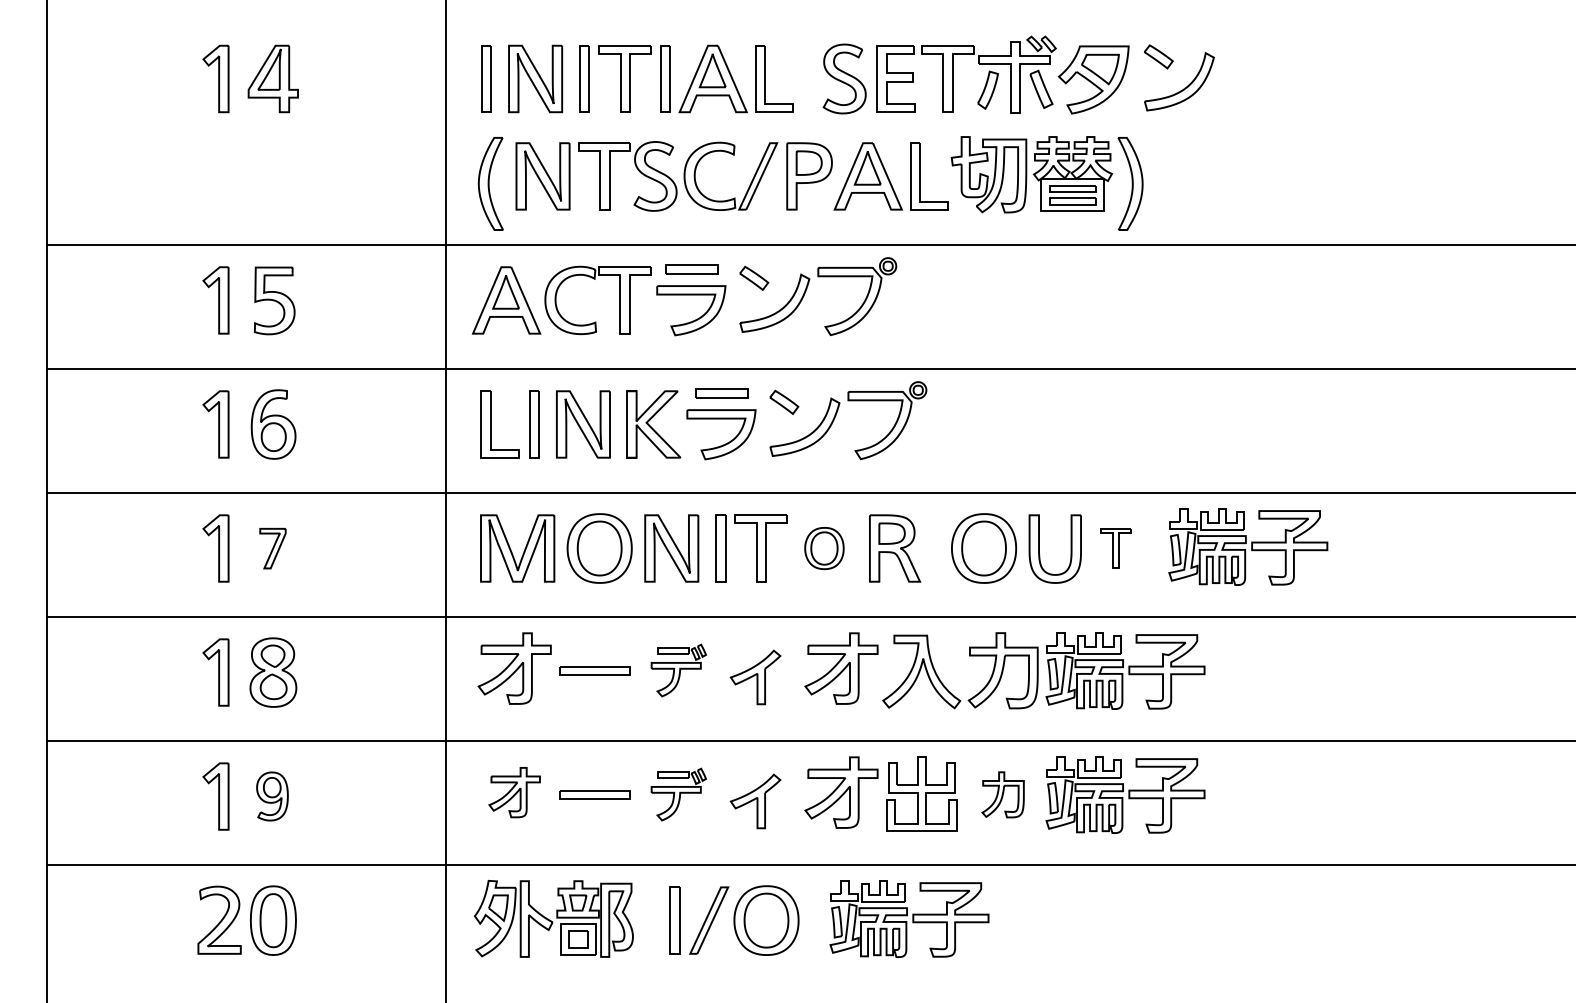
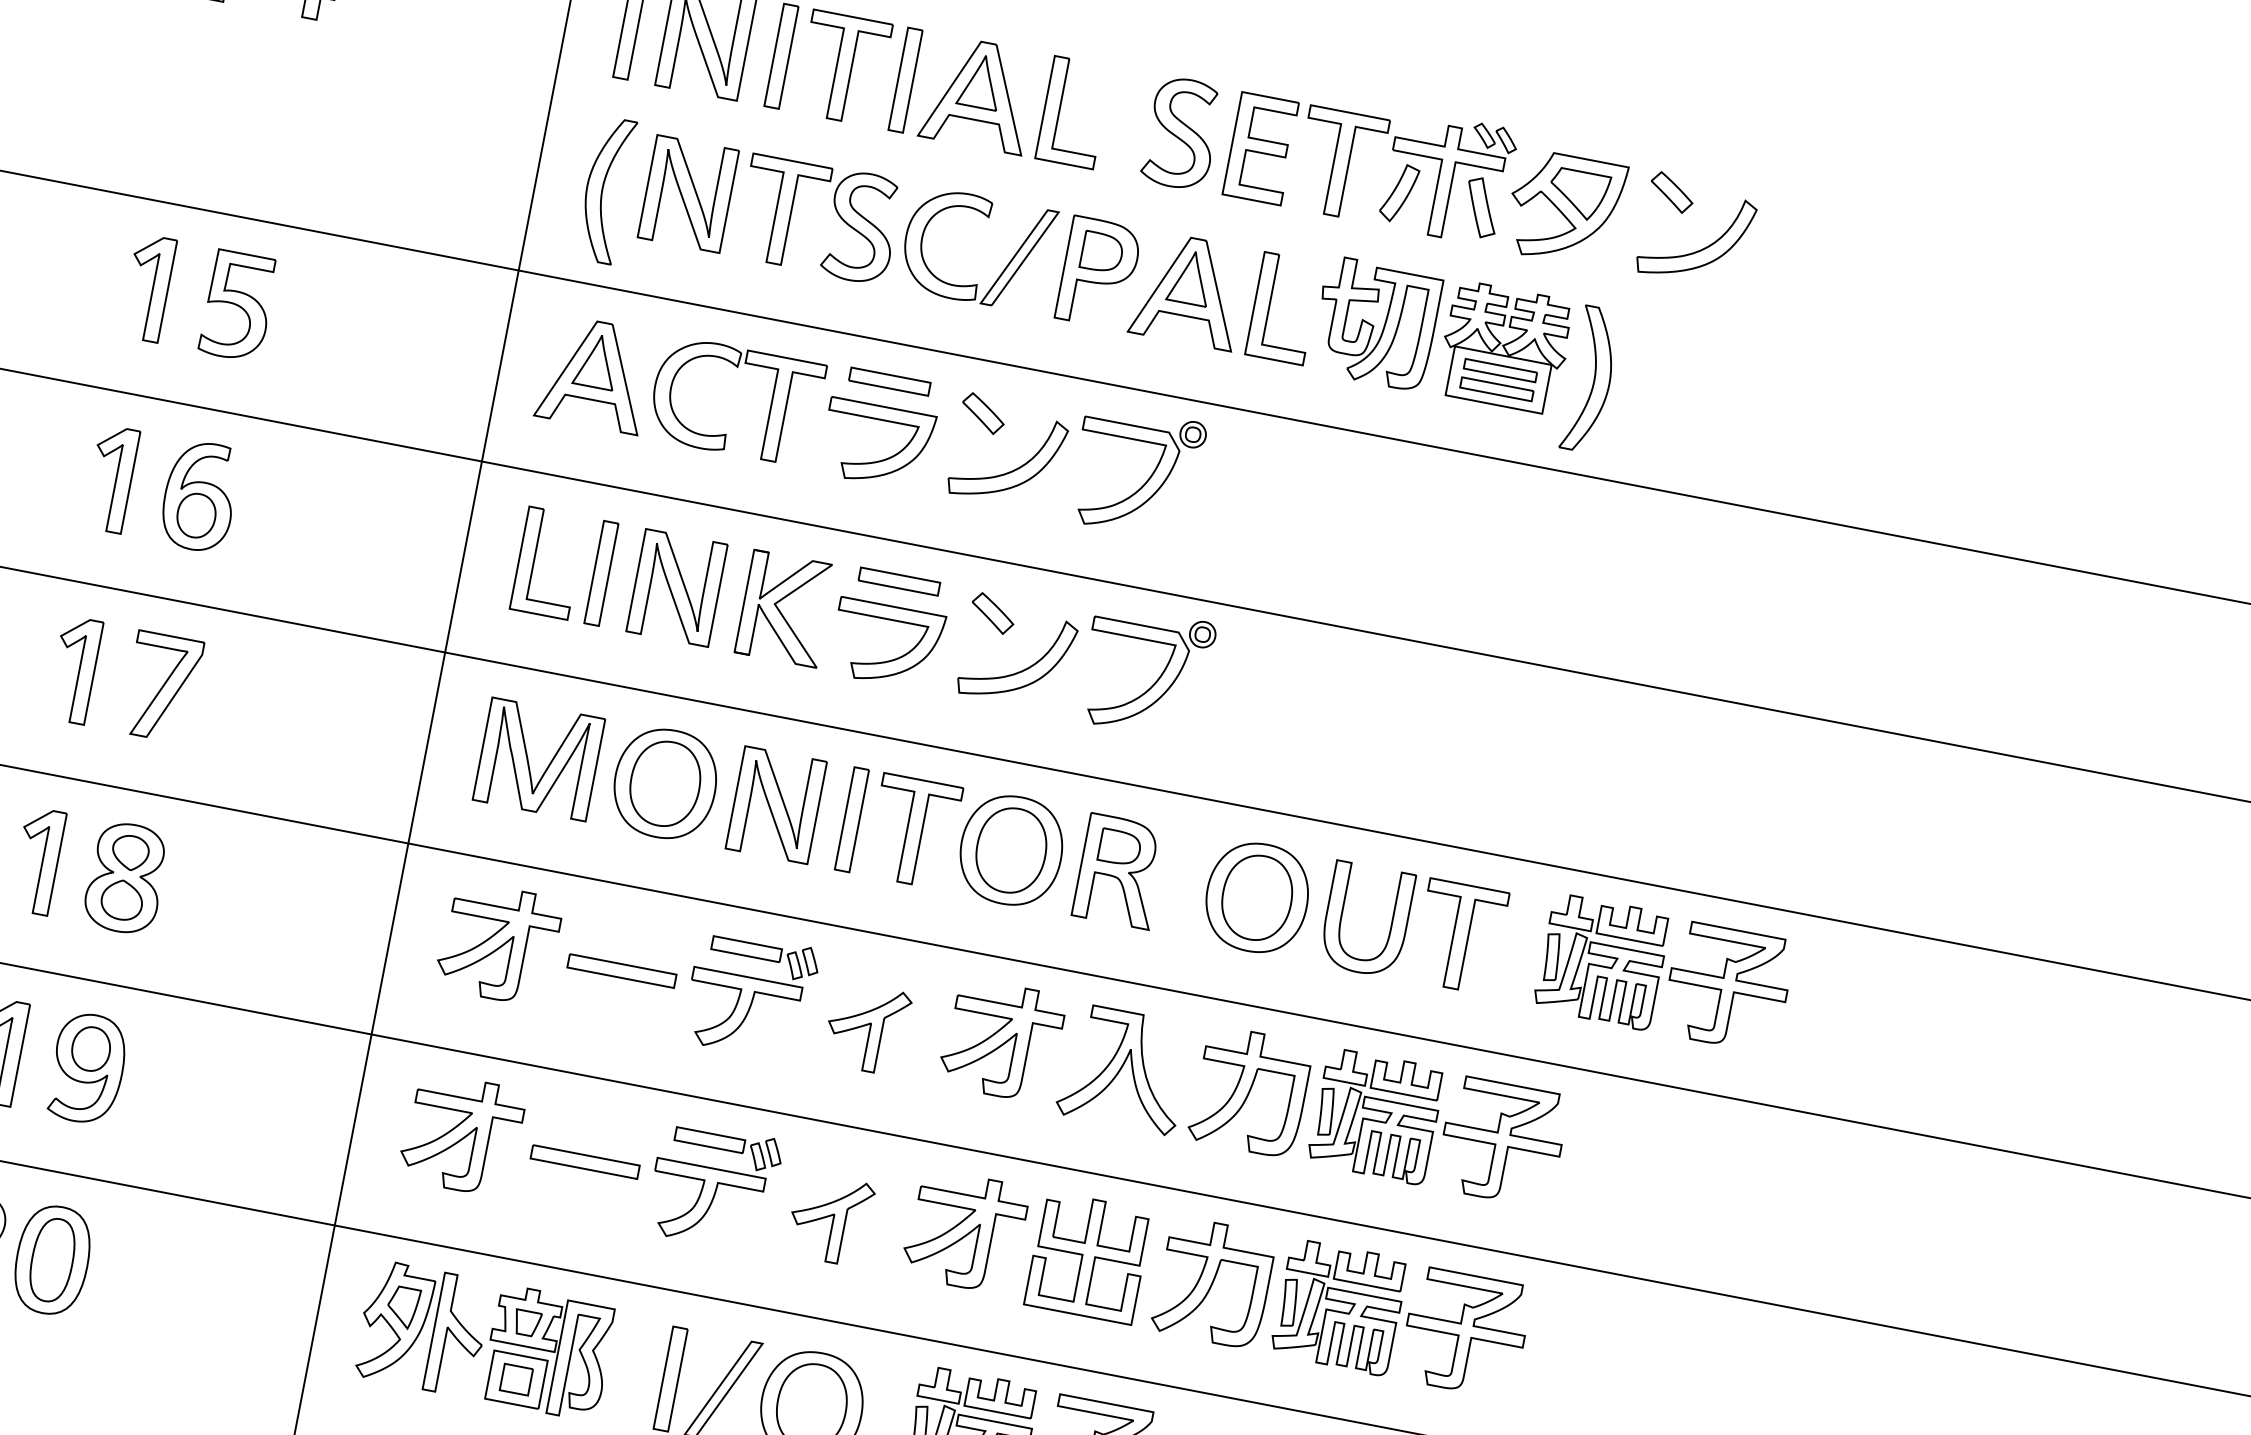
part: (272, 548) -> (161, 686), size x1.67
part: (824, 548) -> (1011, 850), size x1.67
part: (1115, 548) -> (1459, 936), size x1.67
part: (678, 670) -> (750, 995), size x1.43
part: (514, 792) -> (461, 1134), size x1.43
part: (678, 794) -> (713, 1185), size x1.43
part: (1002, 794) -> (1212, 1282), size x1.67
part: (272, 796) -> (87, 1068), size x1.43

